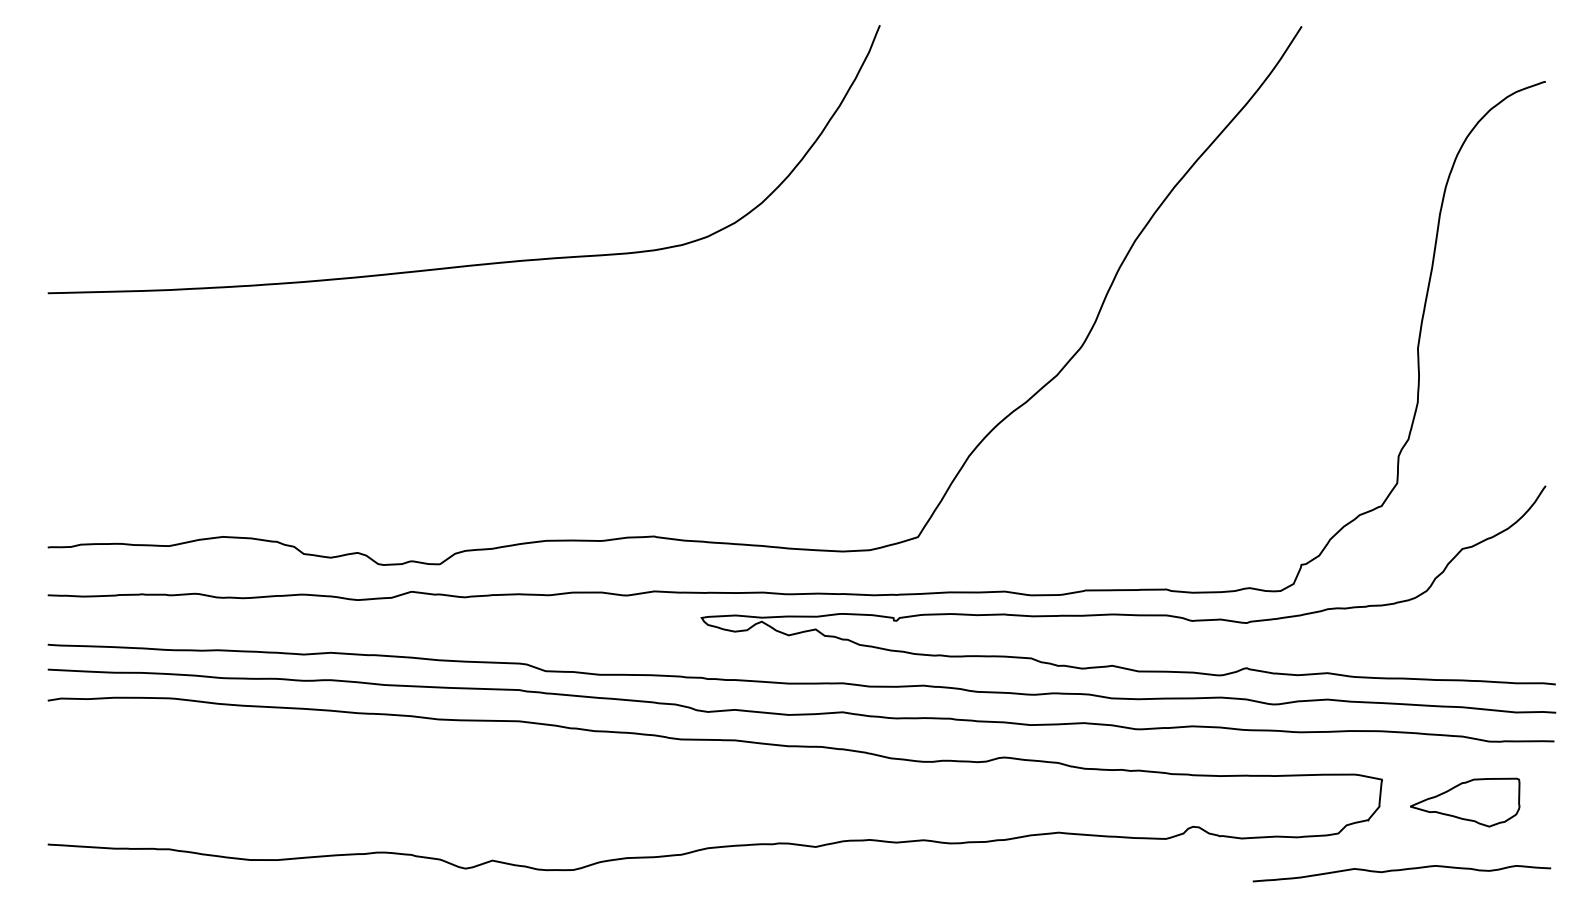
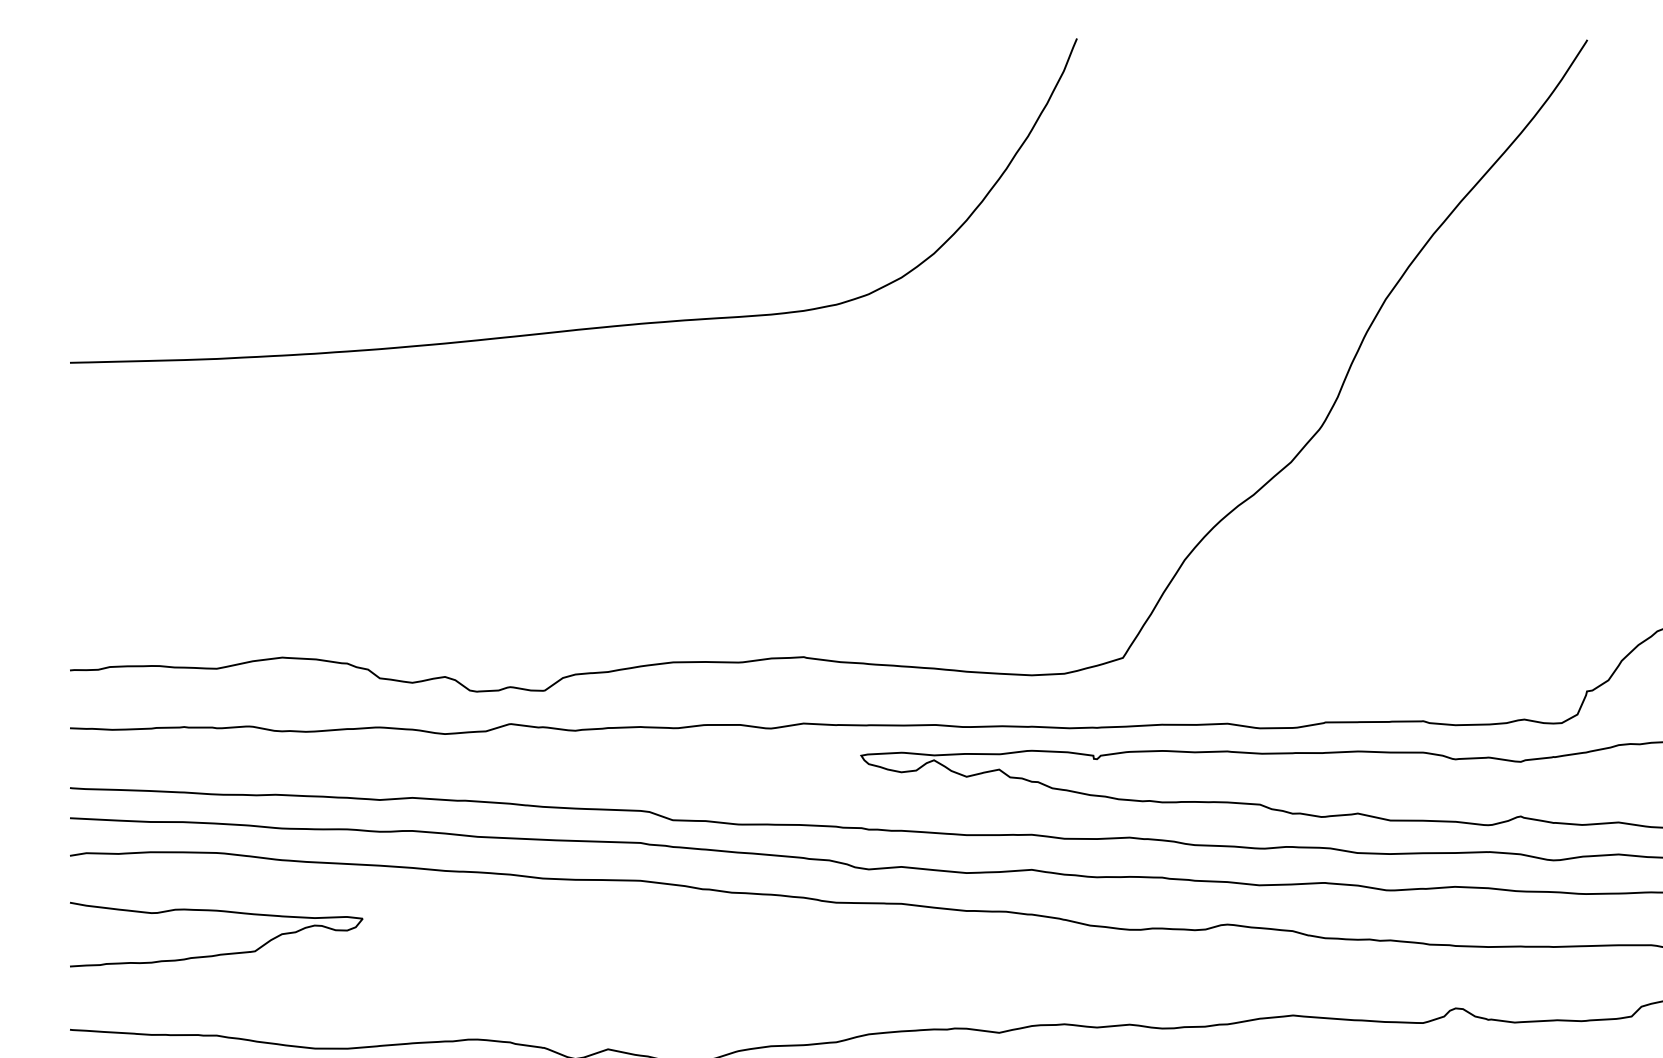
curve: (170, 781) -> (218, 953), added

